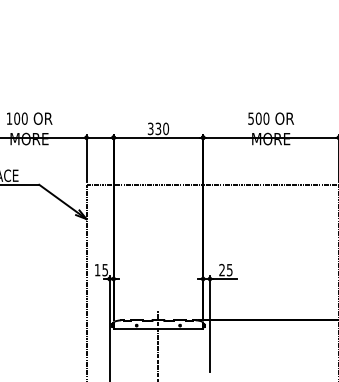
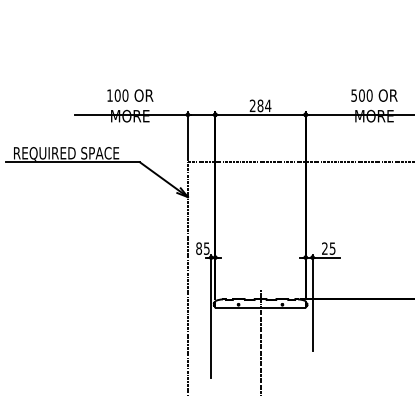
text: (158, 128) -> (260, 105), 330 -> 284
text: (98, 269) -> (199, 248), 15 -> 85

